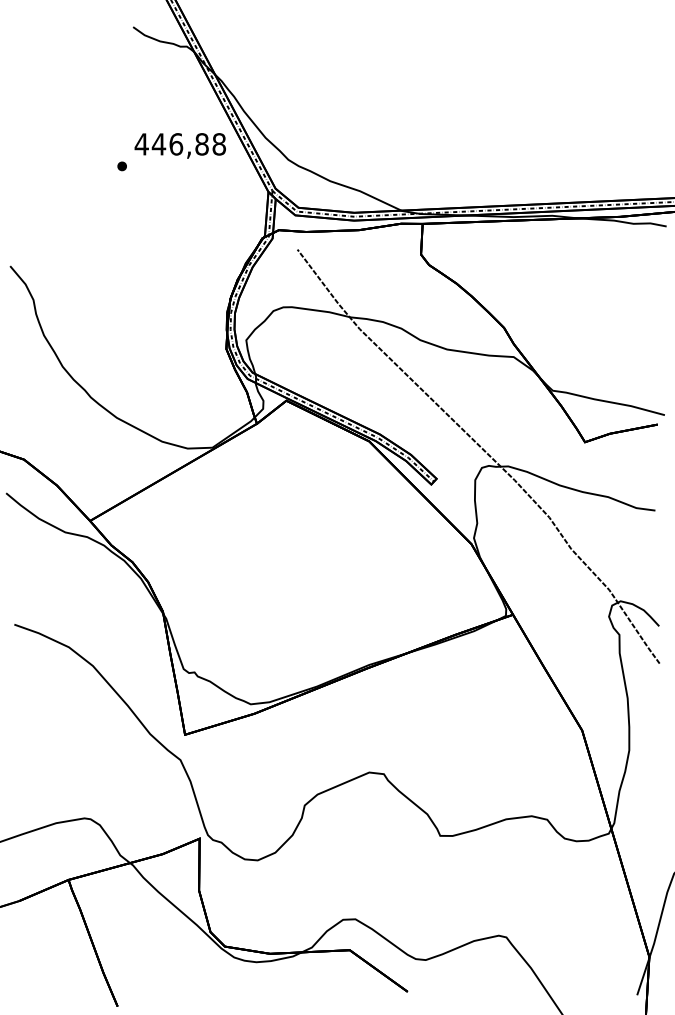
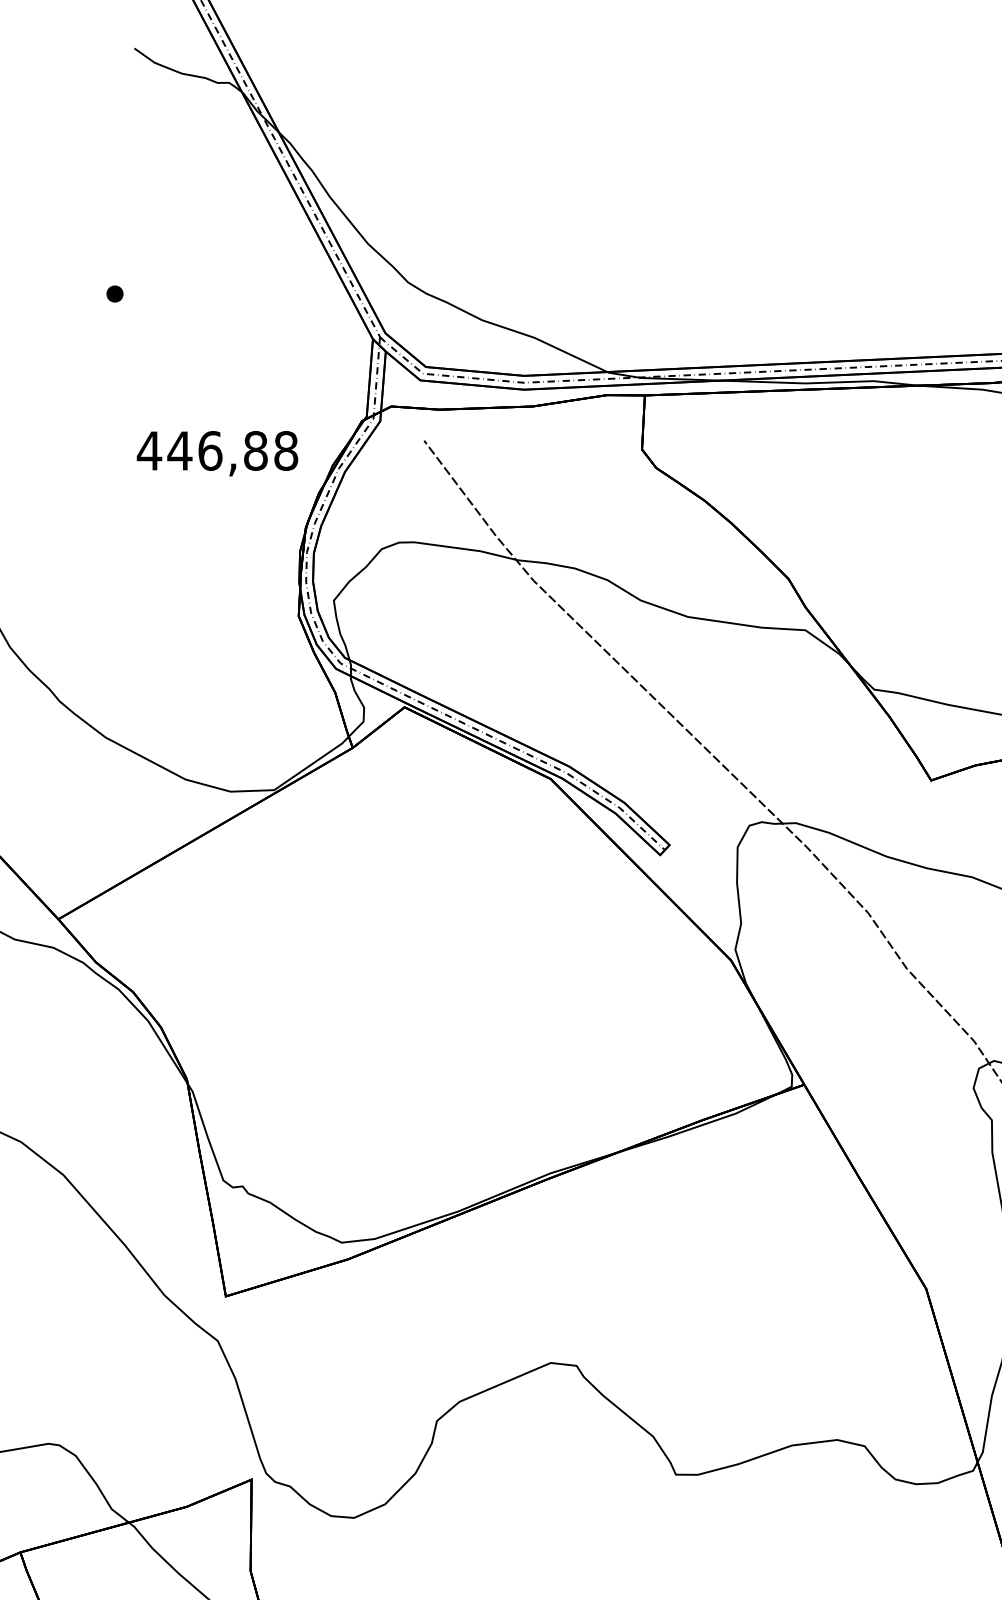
text: (179, 145) -> (216, 452), moved

